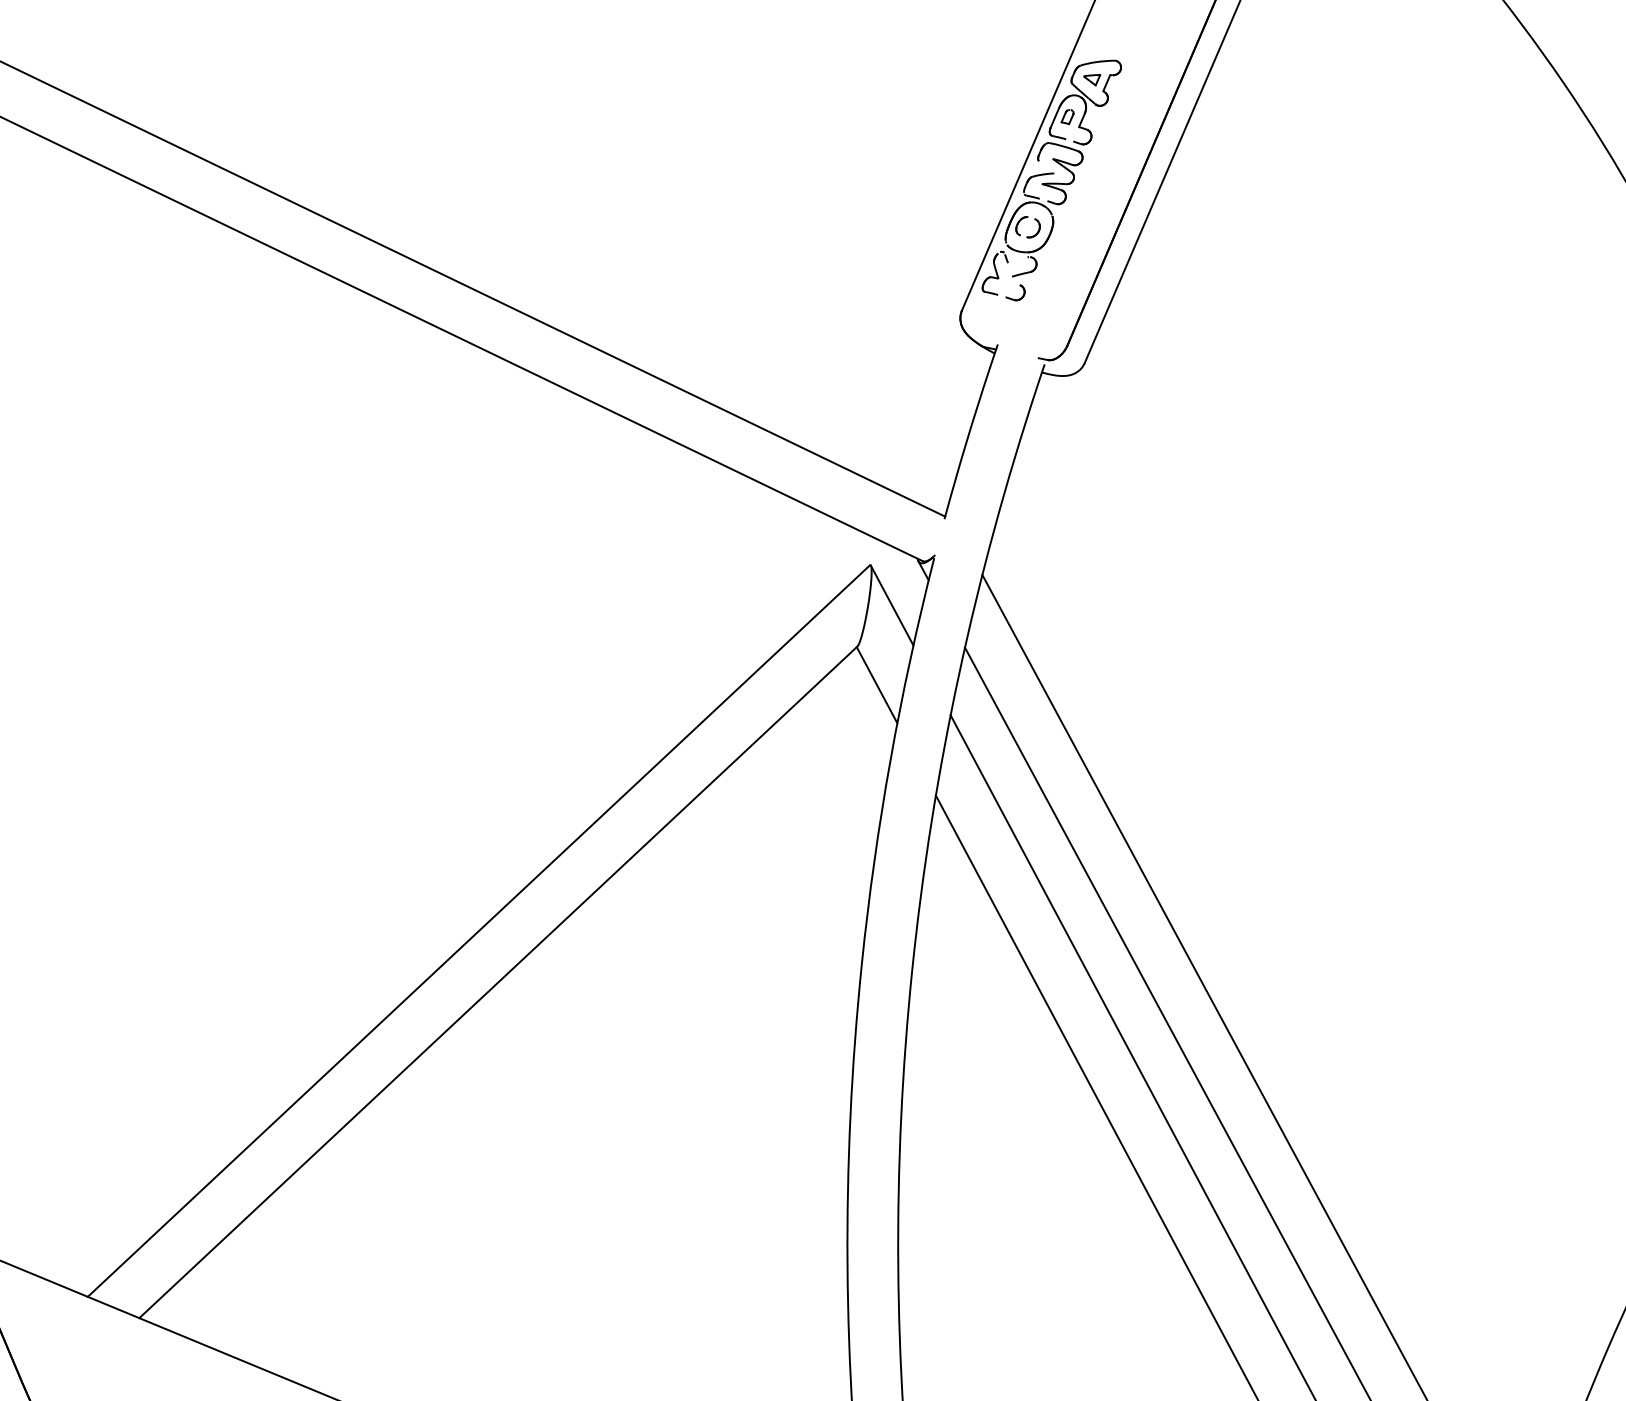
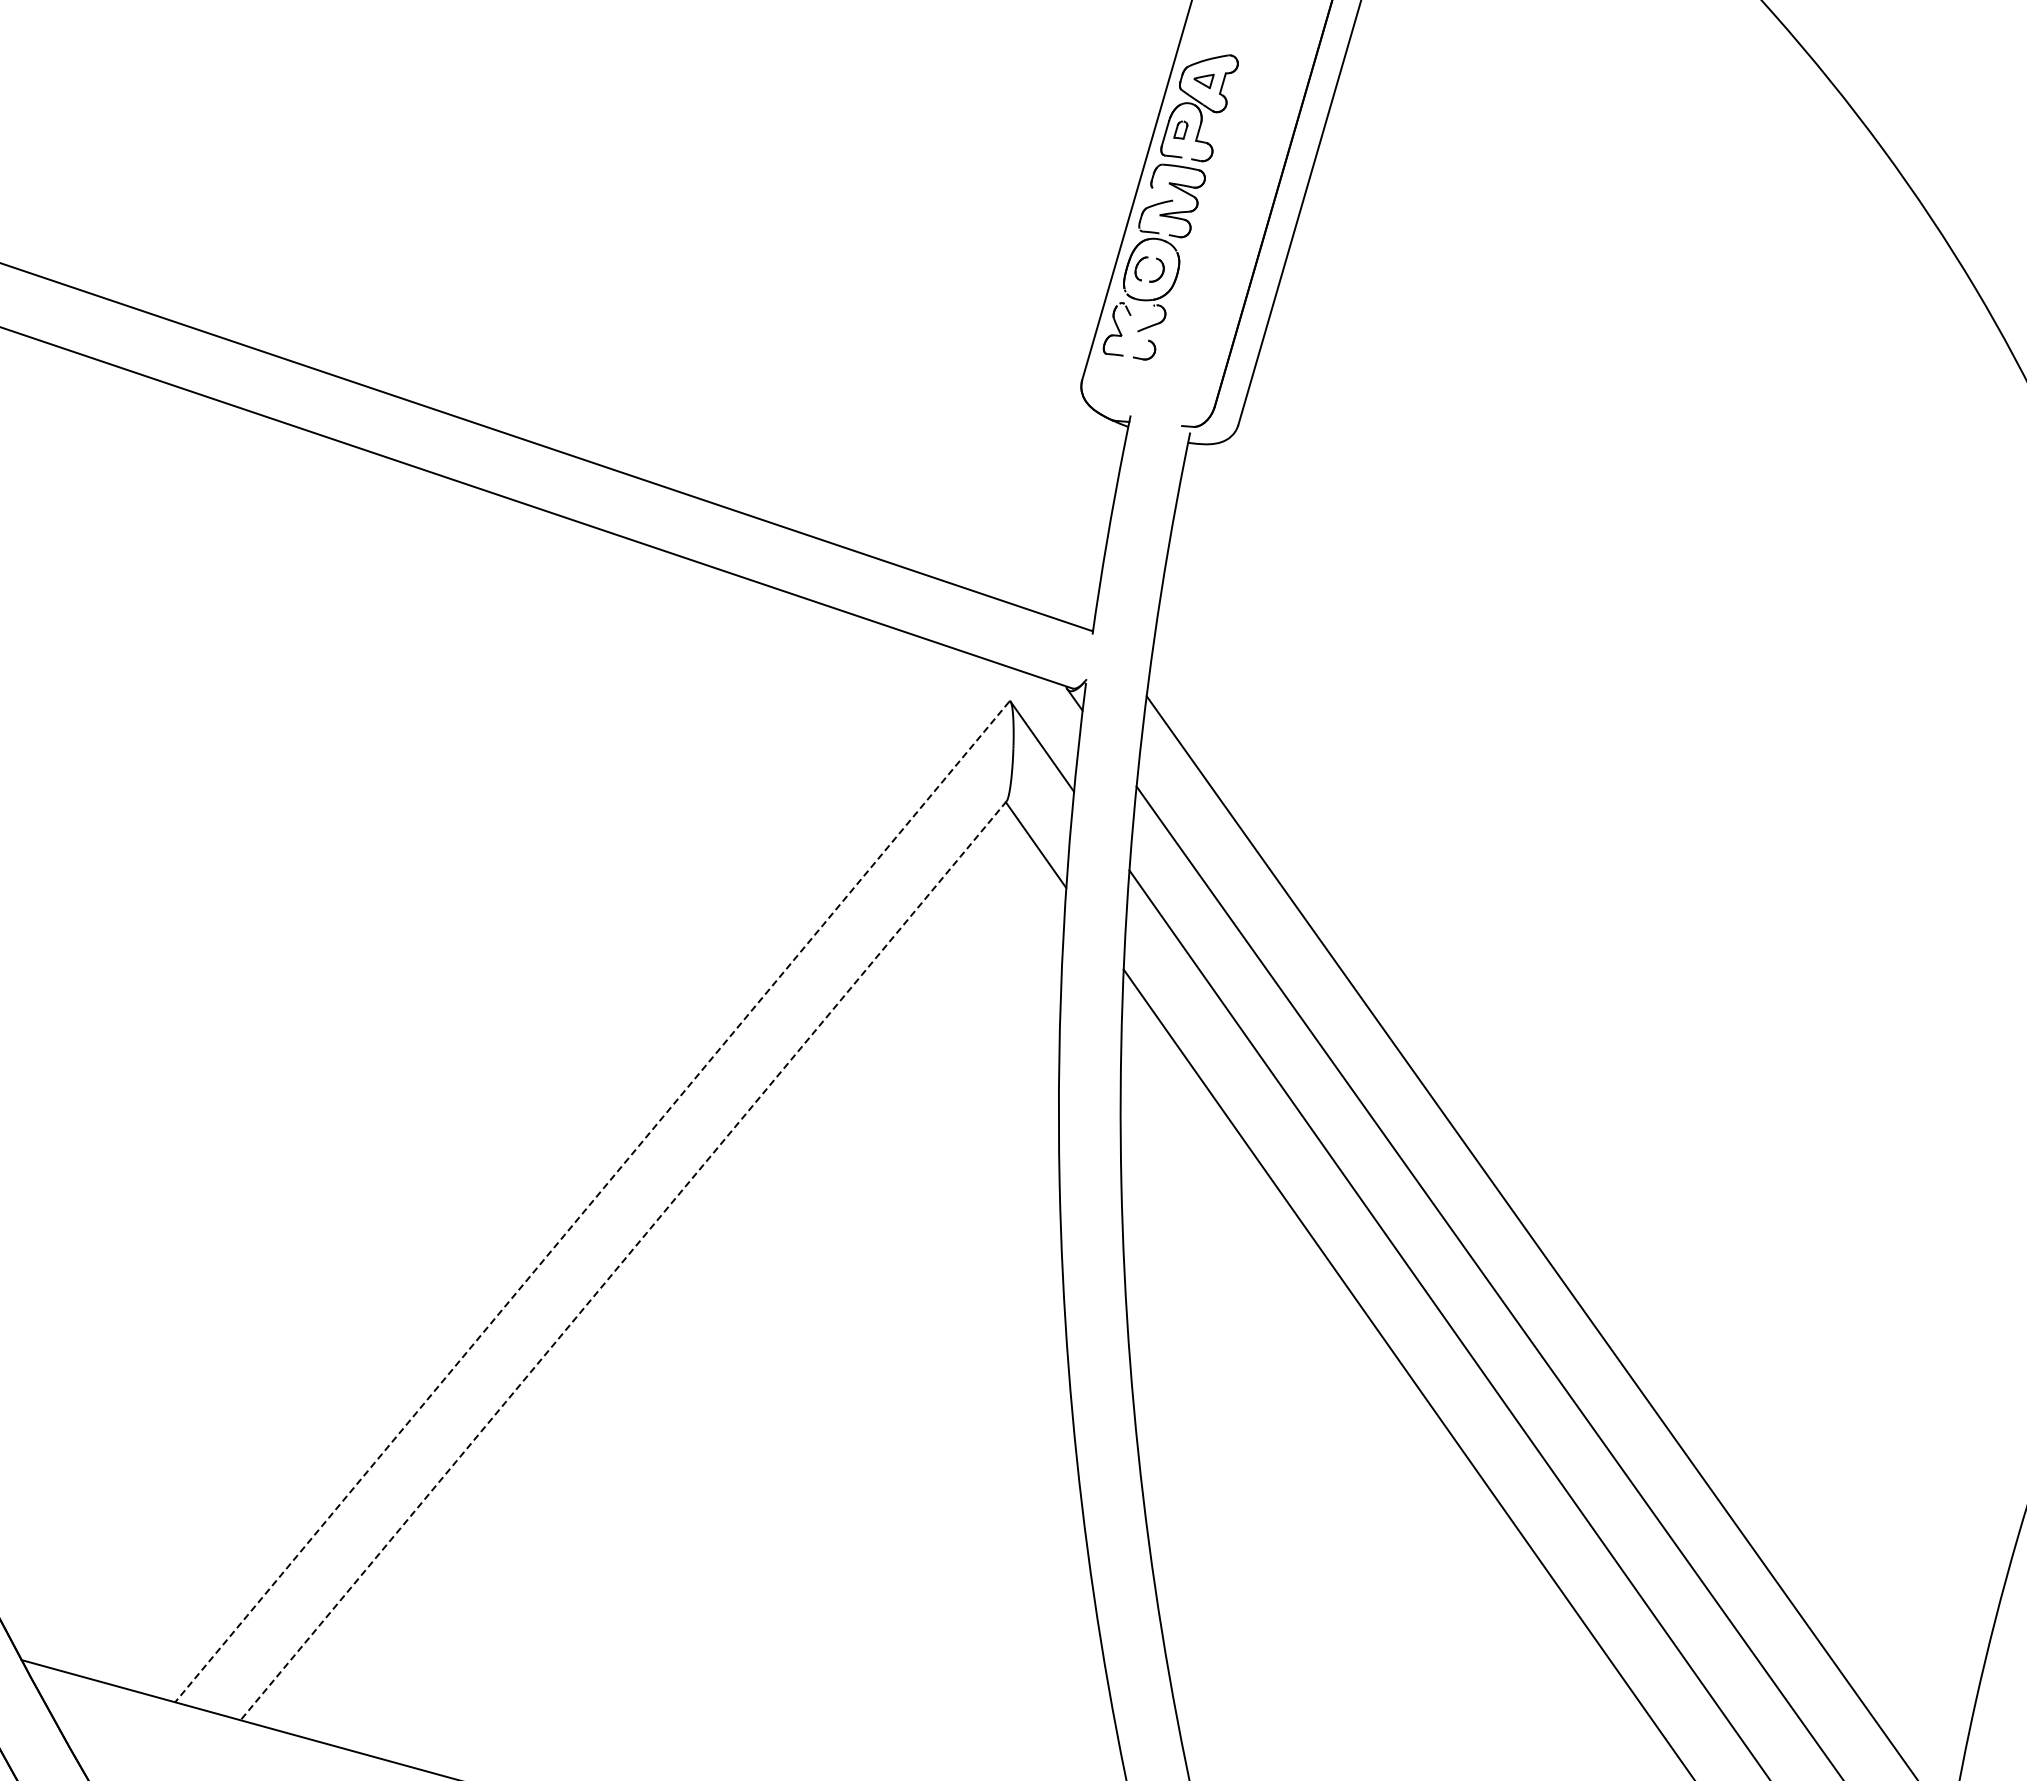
line: (478, 931) -> (591, 1202), solid -> dashed
line: (498, 982) -> (623, 1261), solid -> dashed

